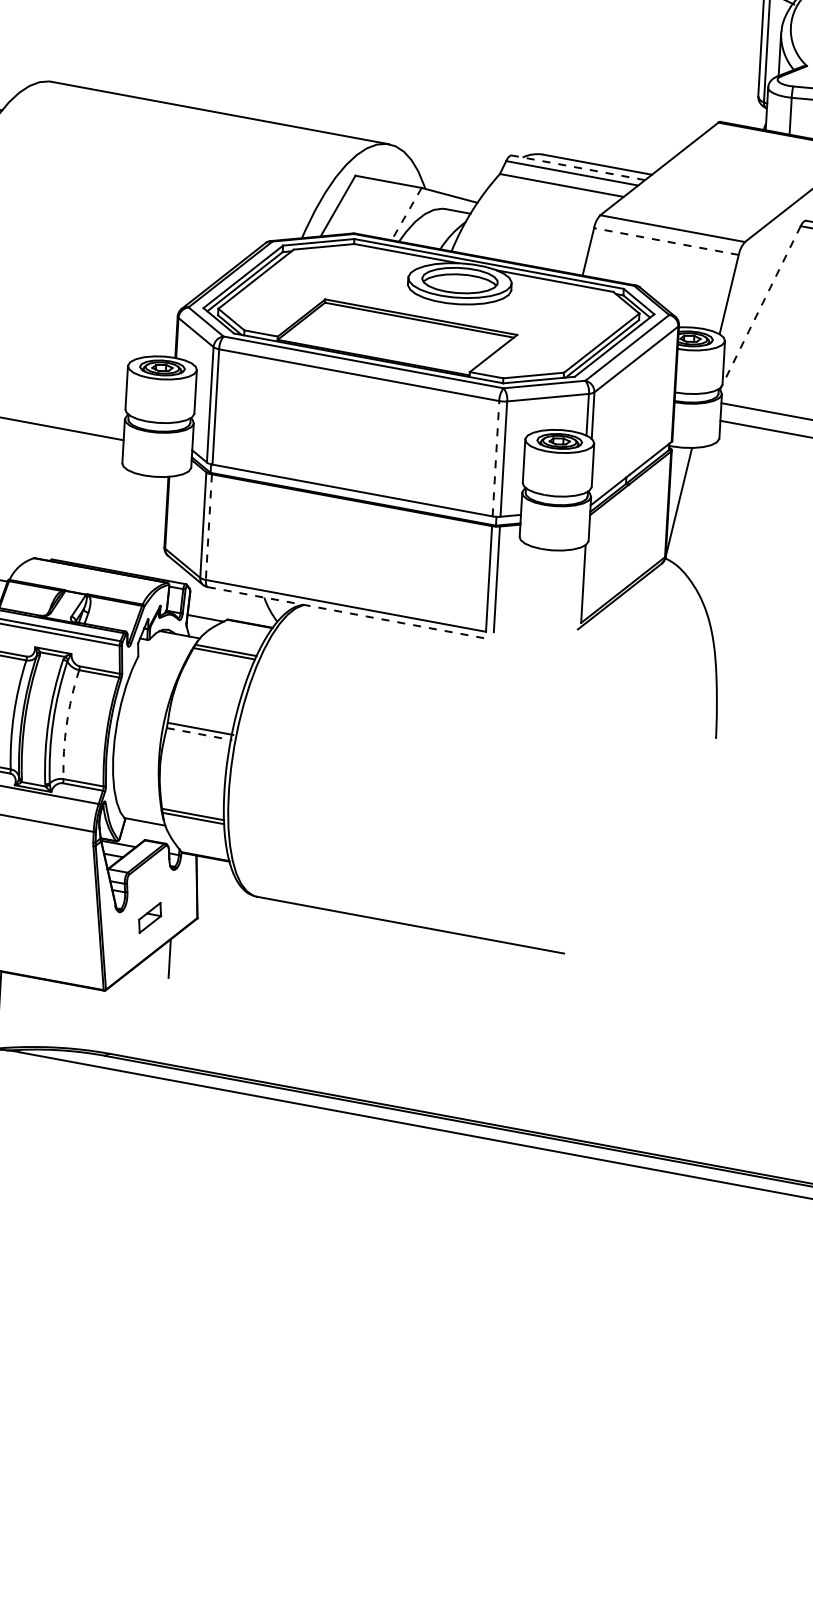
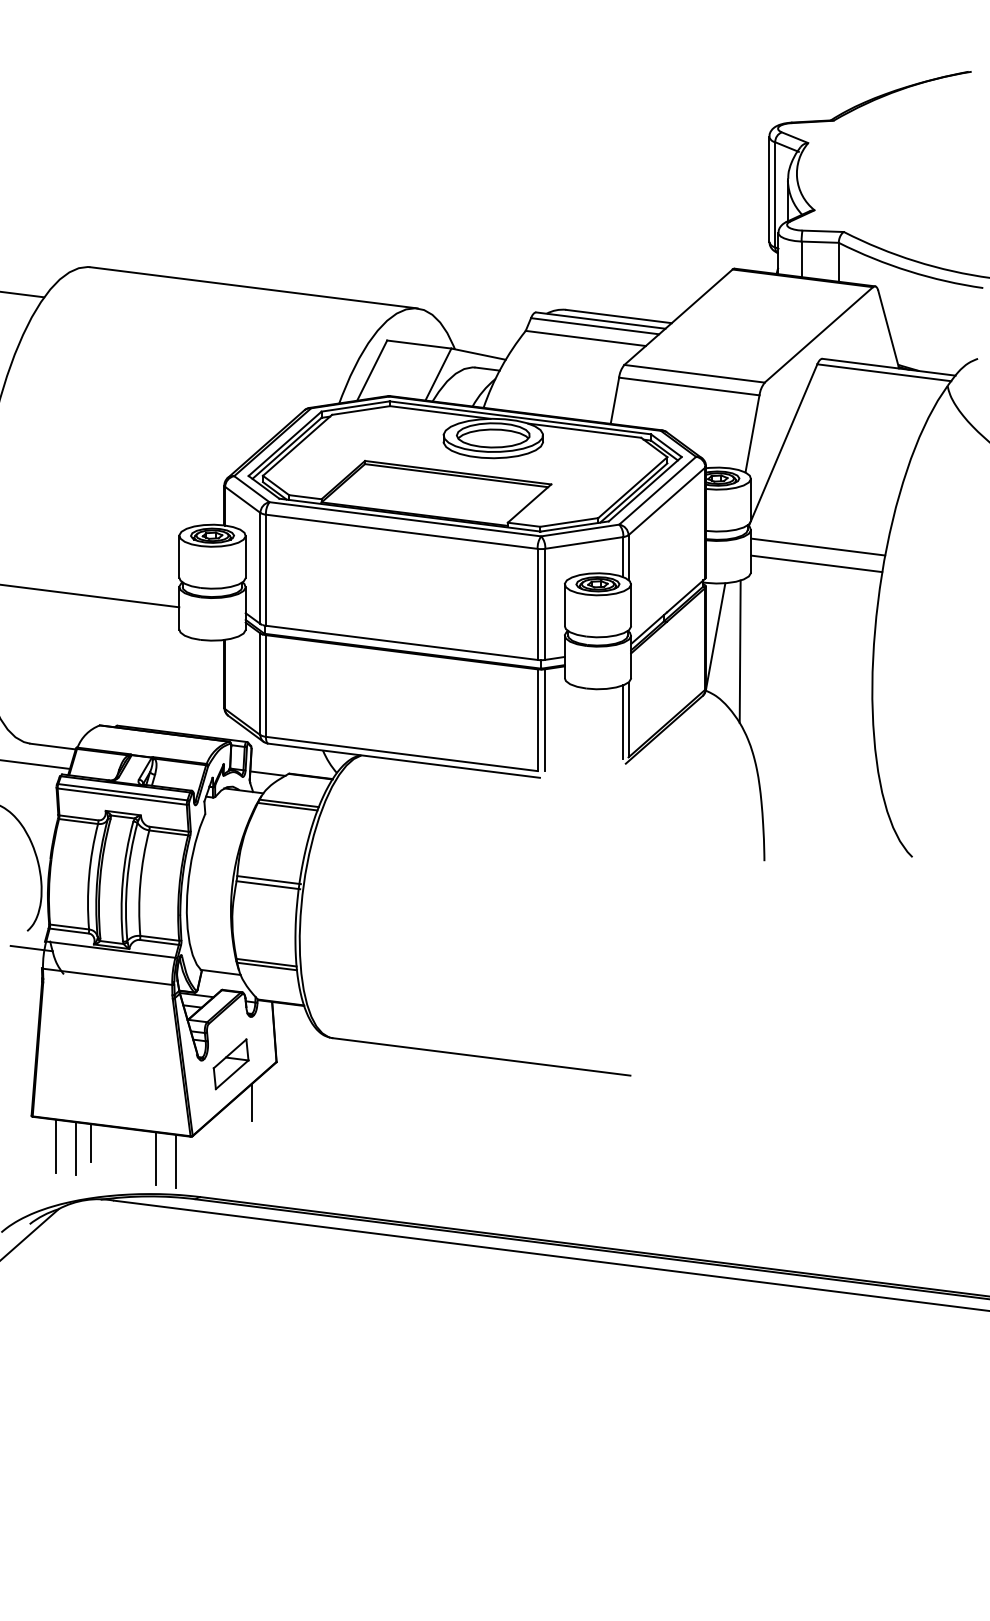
line: (578, 167) -> (600, 320), dashed -> solid
line: (406, 214) -> (438, 374), dashed -> solid
line: (666, 241) -> (689, 386), dashed -> solid
line: (760, 306) -> (783, 443), dashed -> solid
line: (495, 458) -> (537, 604), dashed -> solid
line: (702, 519) -> (739, 651), added
line: (208, 527) -> (265, 686), dashed -> solid
line: (577, 586) -> (623, 722), added
line: (348, 612) -> (404, 760), dashed -> solid
arc: (66, 723) -> (140, 882), dashed -> solid
line: (199, 734) -> (268, 885), dashed -> solid
part: (149, 918) -> (230, 1064), size x1.67
line: (67, 1011) -> (156, 1158), added
line: (87, 1014) -> (176, 1160), added

